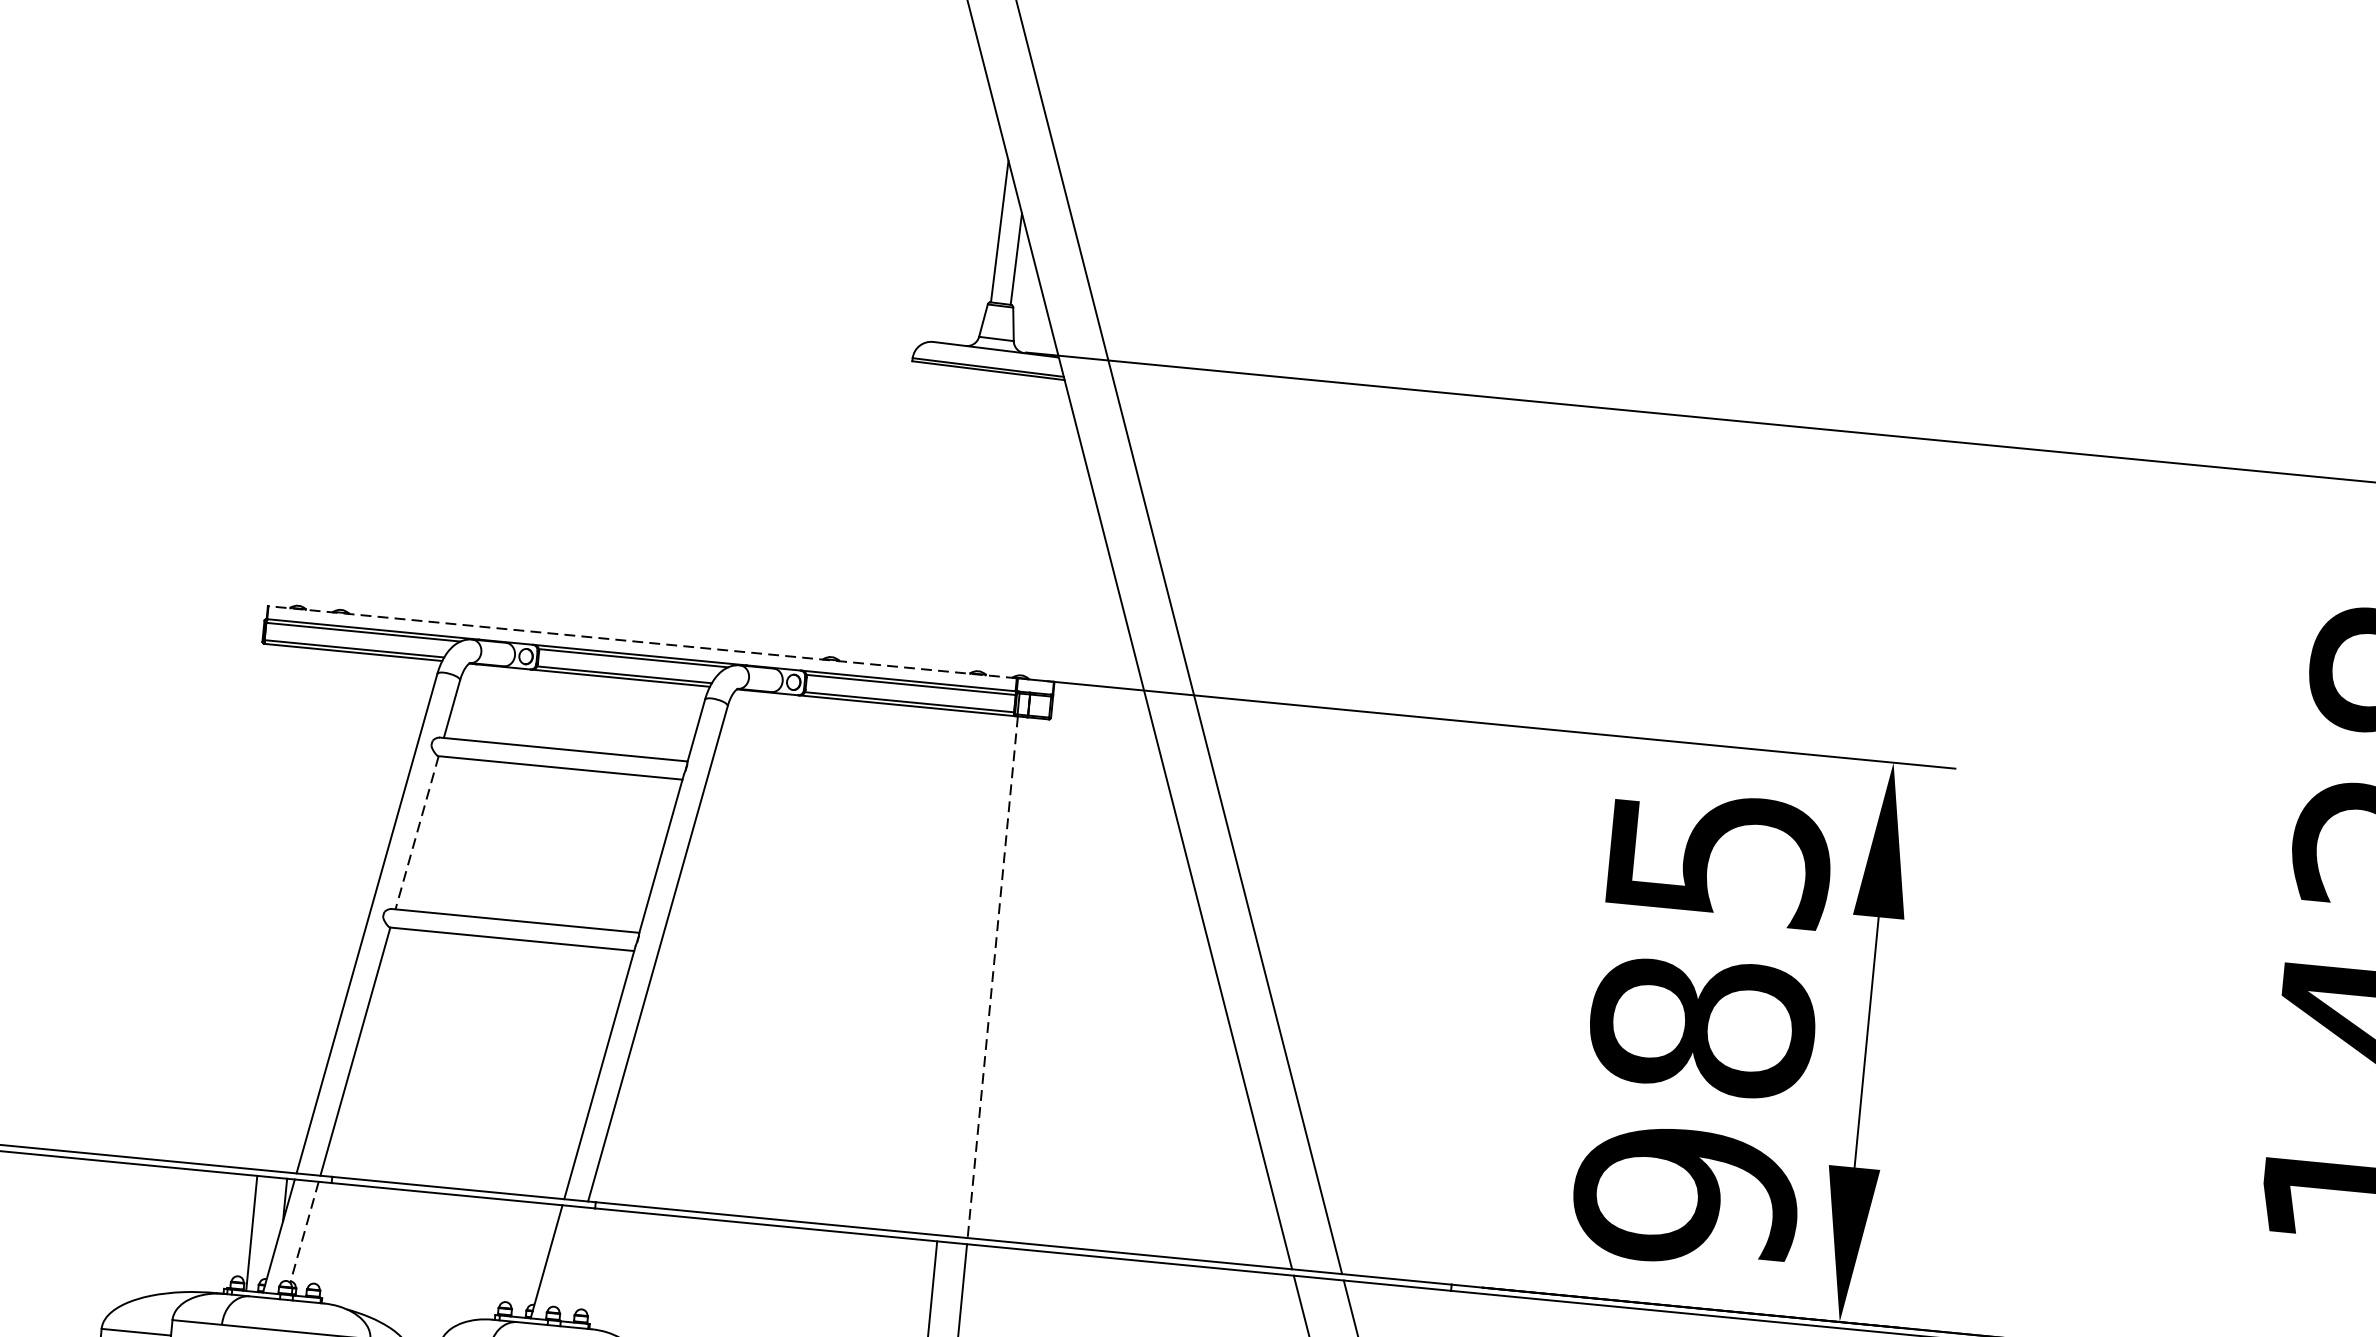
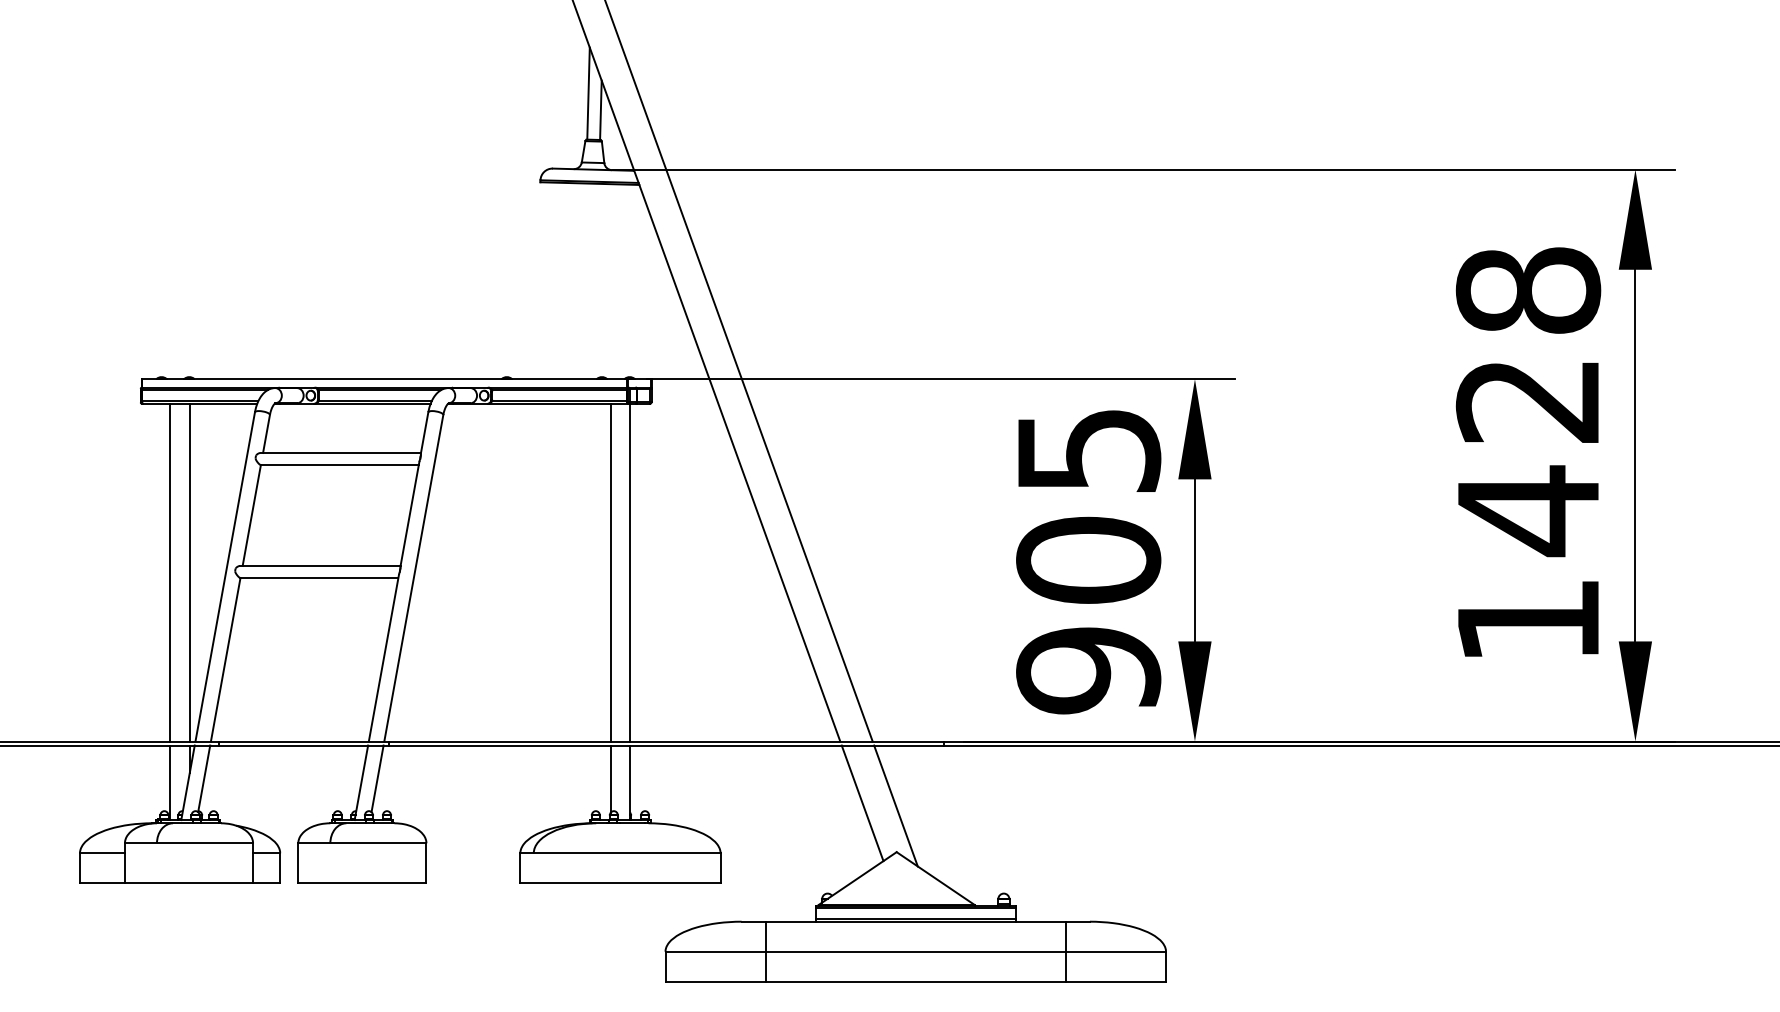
line: (642, 642) -> (384, 379), dashed -> solid
line: (416, 832) -> (251, 515), dashed -> solid
line: (283, 908) -> (170, 572), added
line: (312, 911) -> (189, 572), added
line: (962, 974) -> (610, 572), added
line: (993, 977) -> (630, 572), dashed -> solid
text: (1702, 1025) -> (1088, 559), 985 -> 905
line: (304, 1231) -> (204, 778), dashed -> solid
line: (572, 1257) -> (377, 778), added

